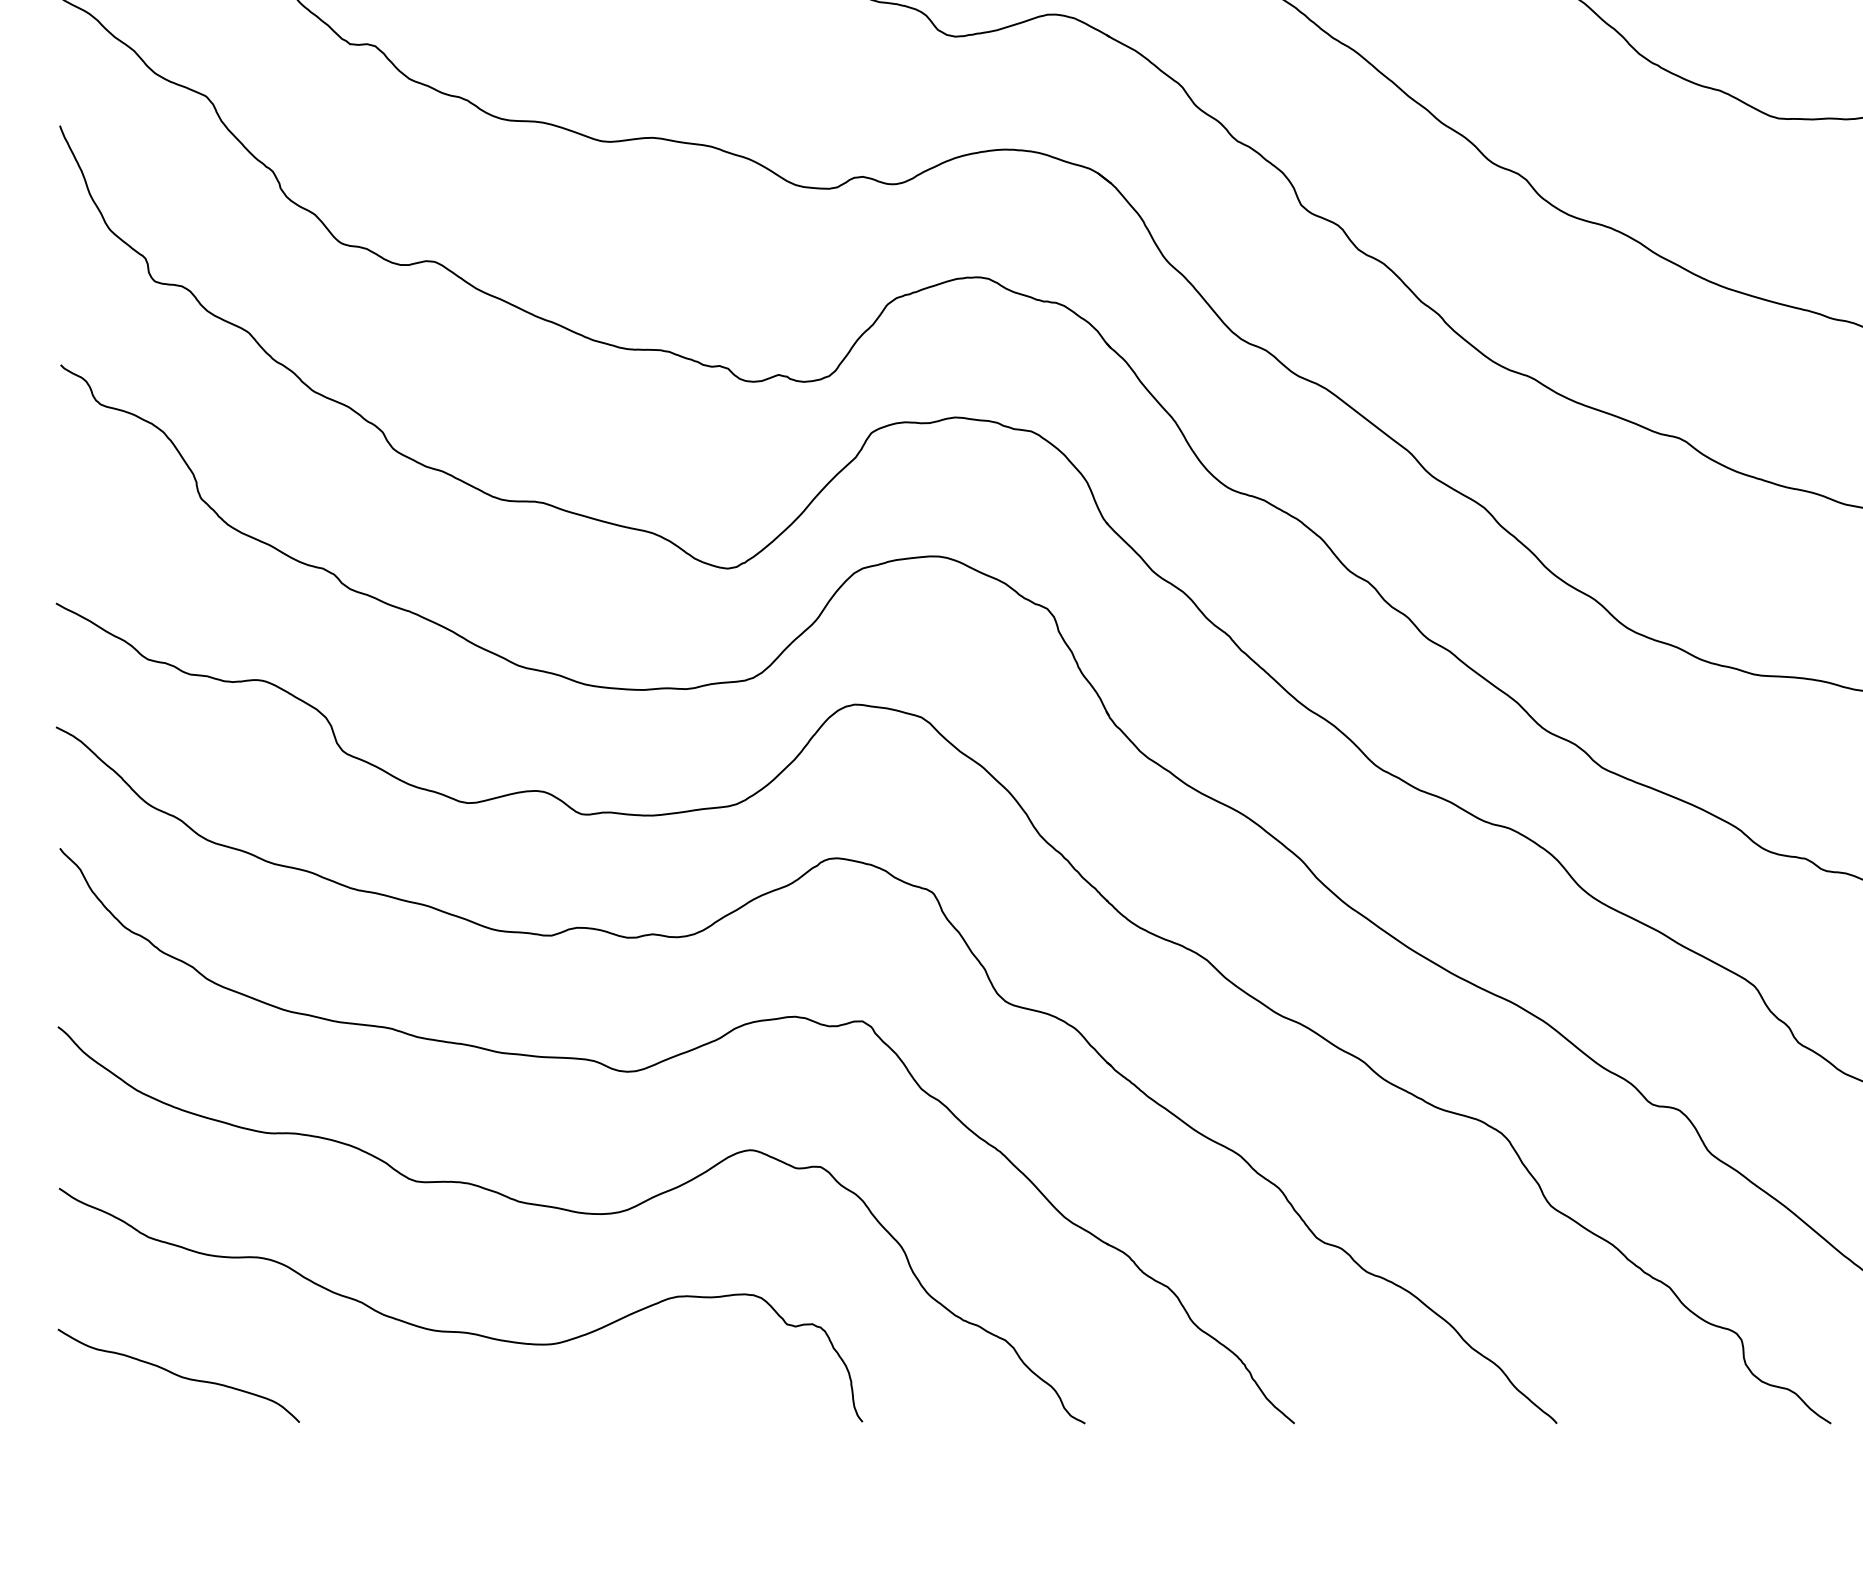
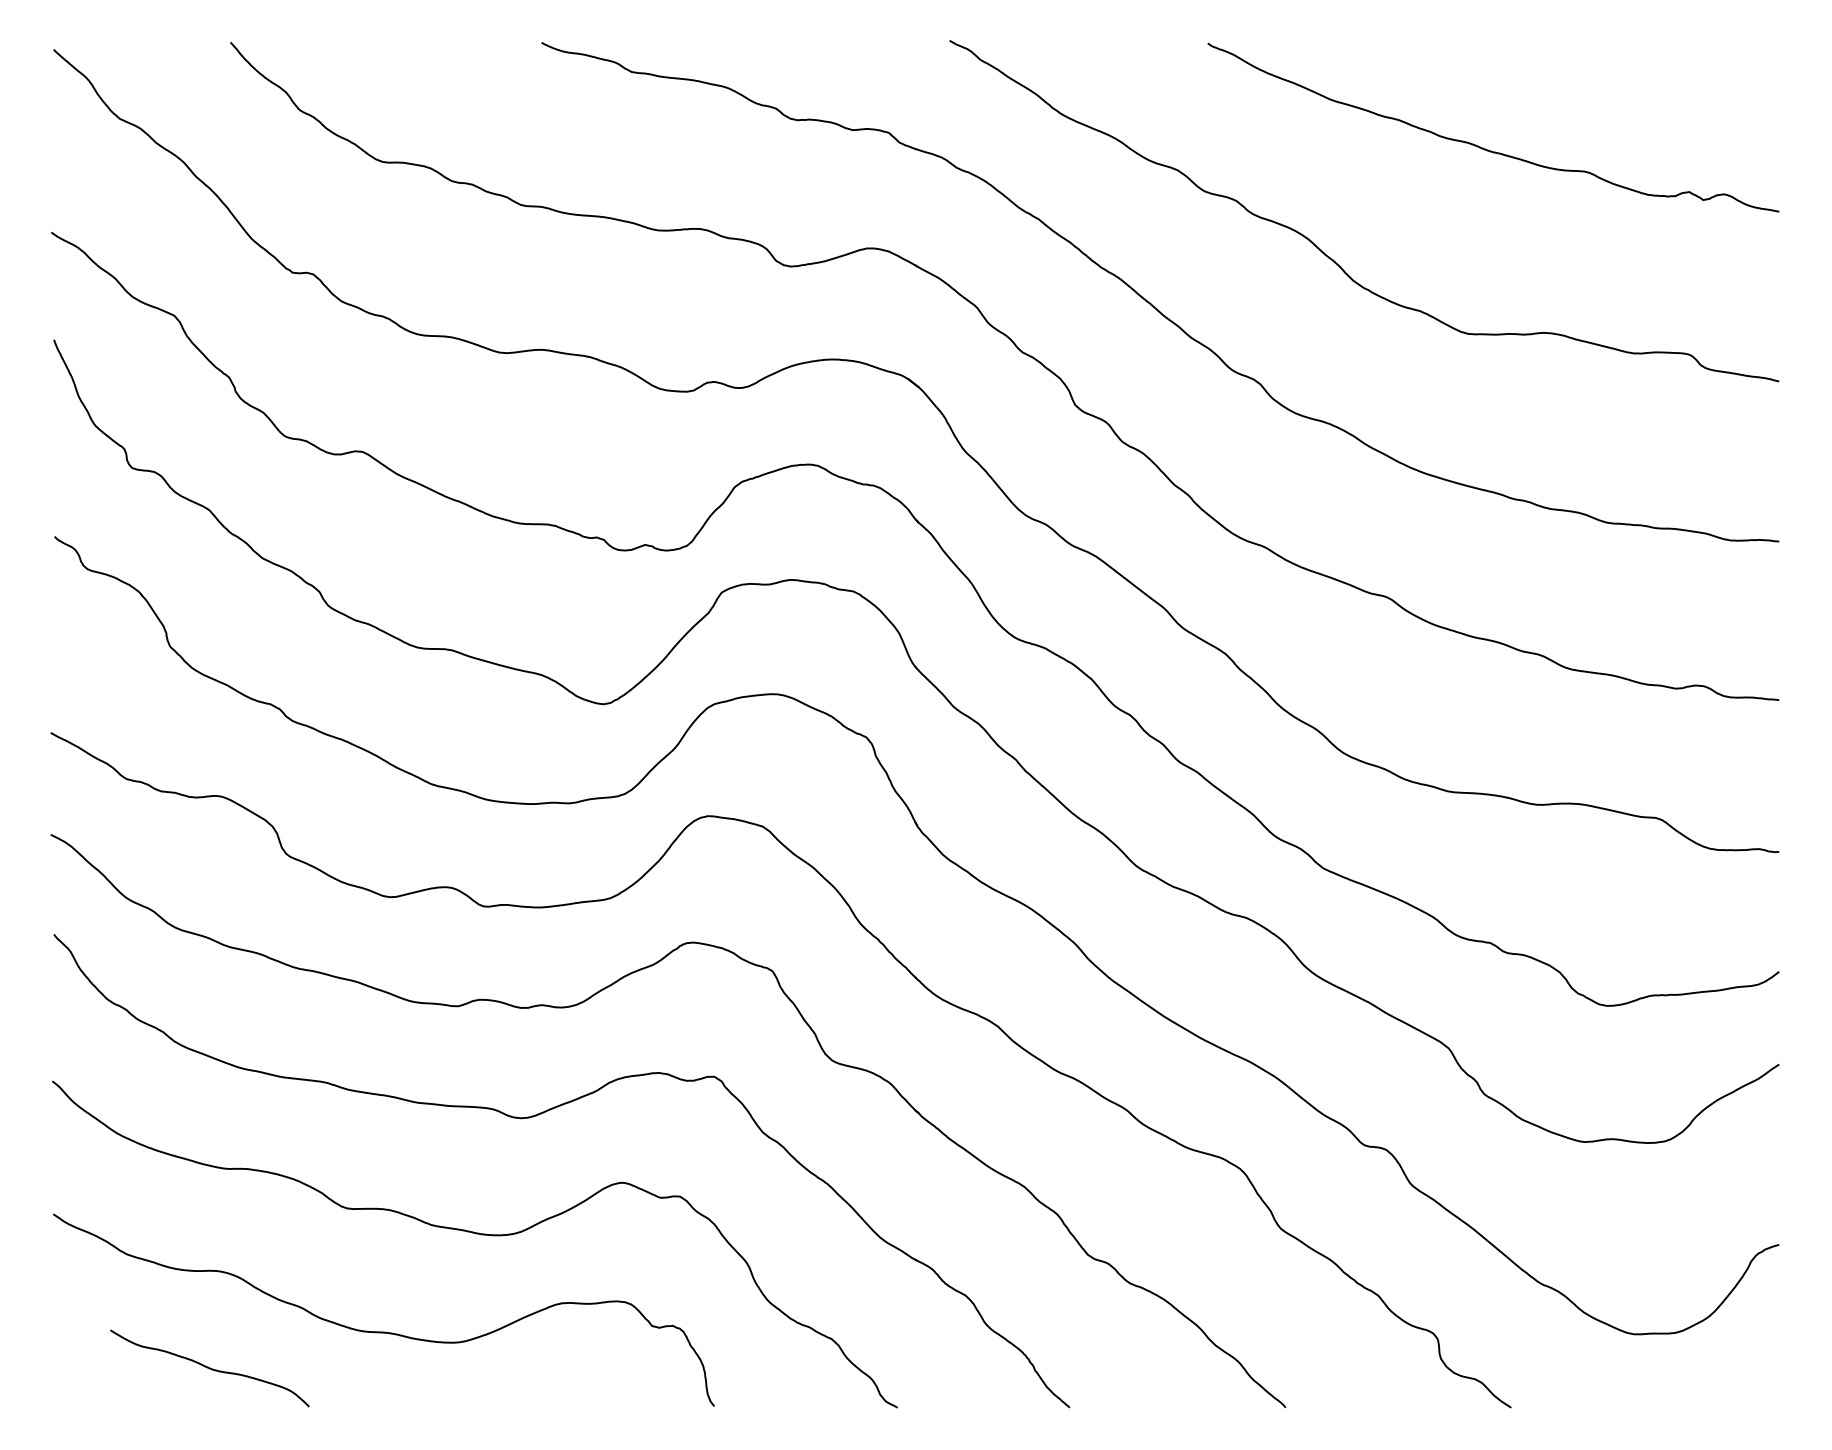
curve: (178, 1375) -> (209, 1368), moved

